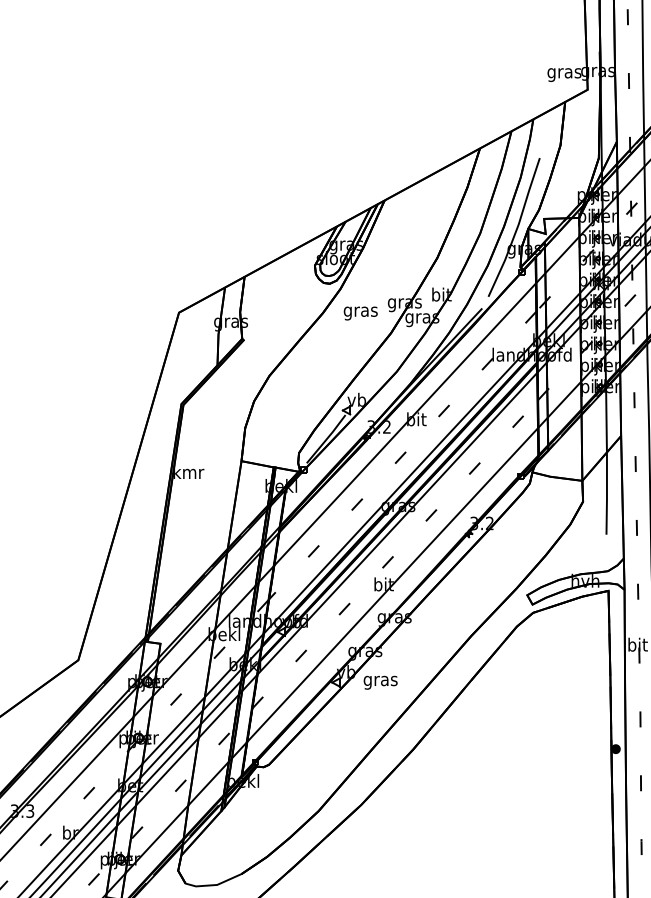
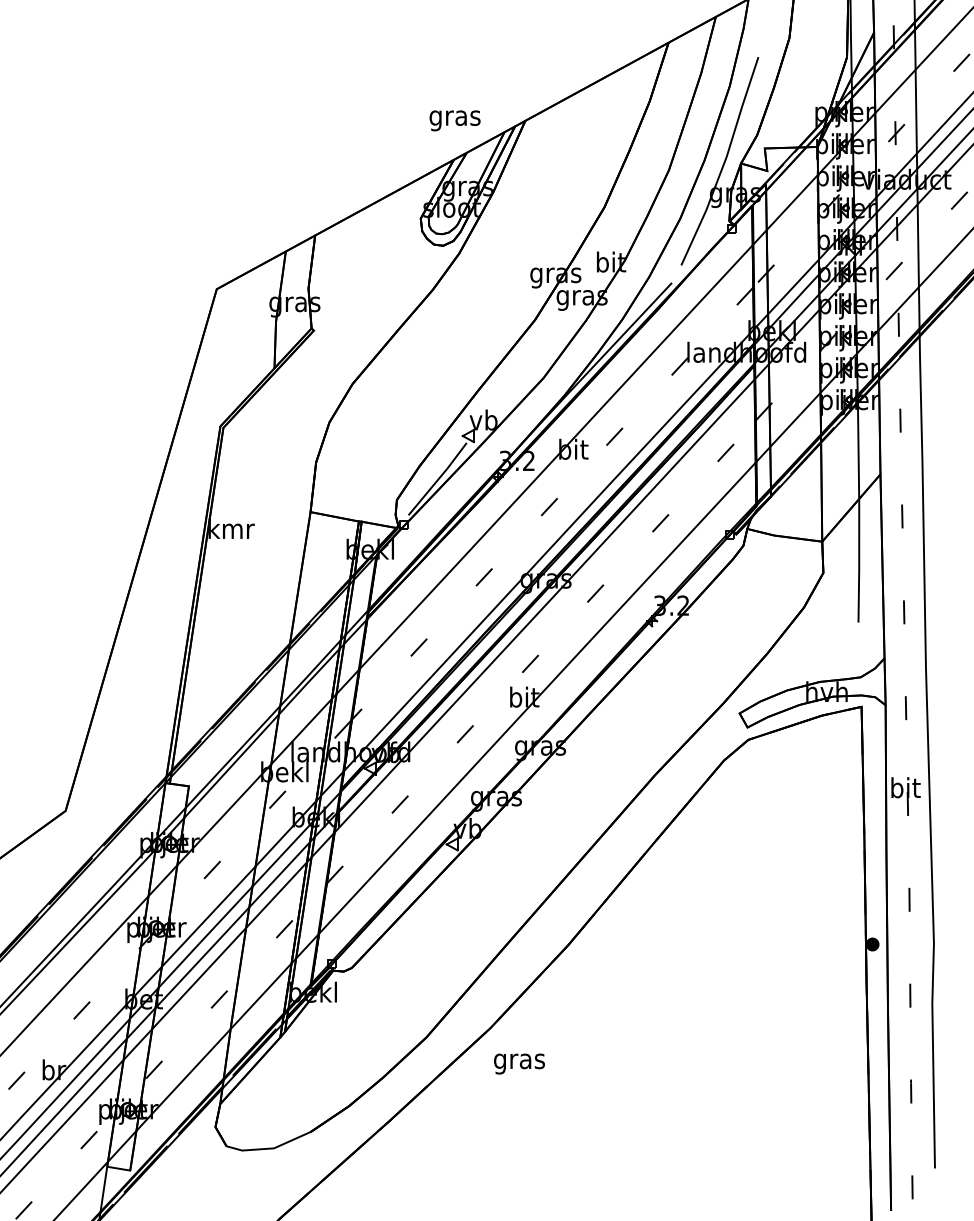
text: (360, 313) -> (454, 120), moved
text: (380, 682) -> (519, 1063), moved

